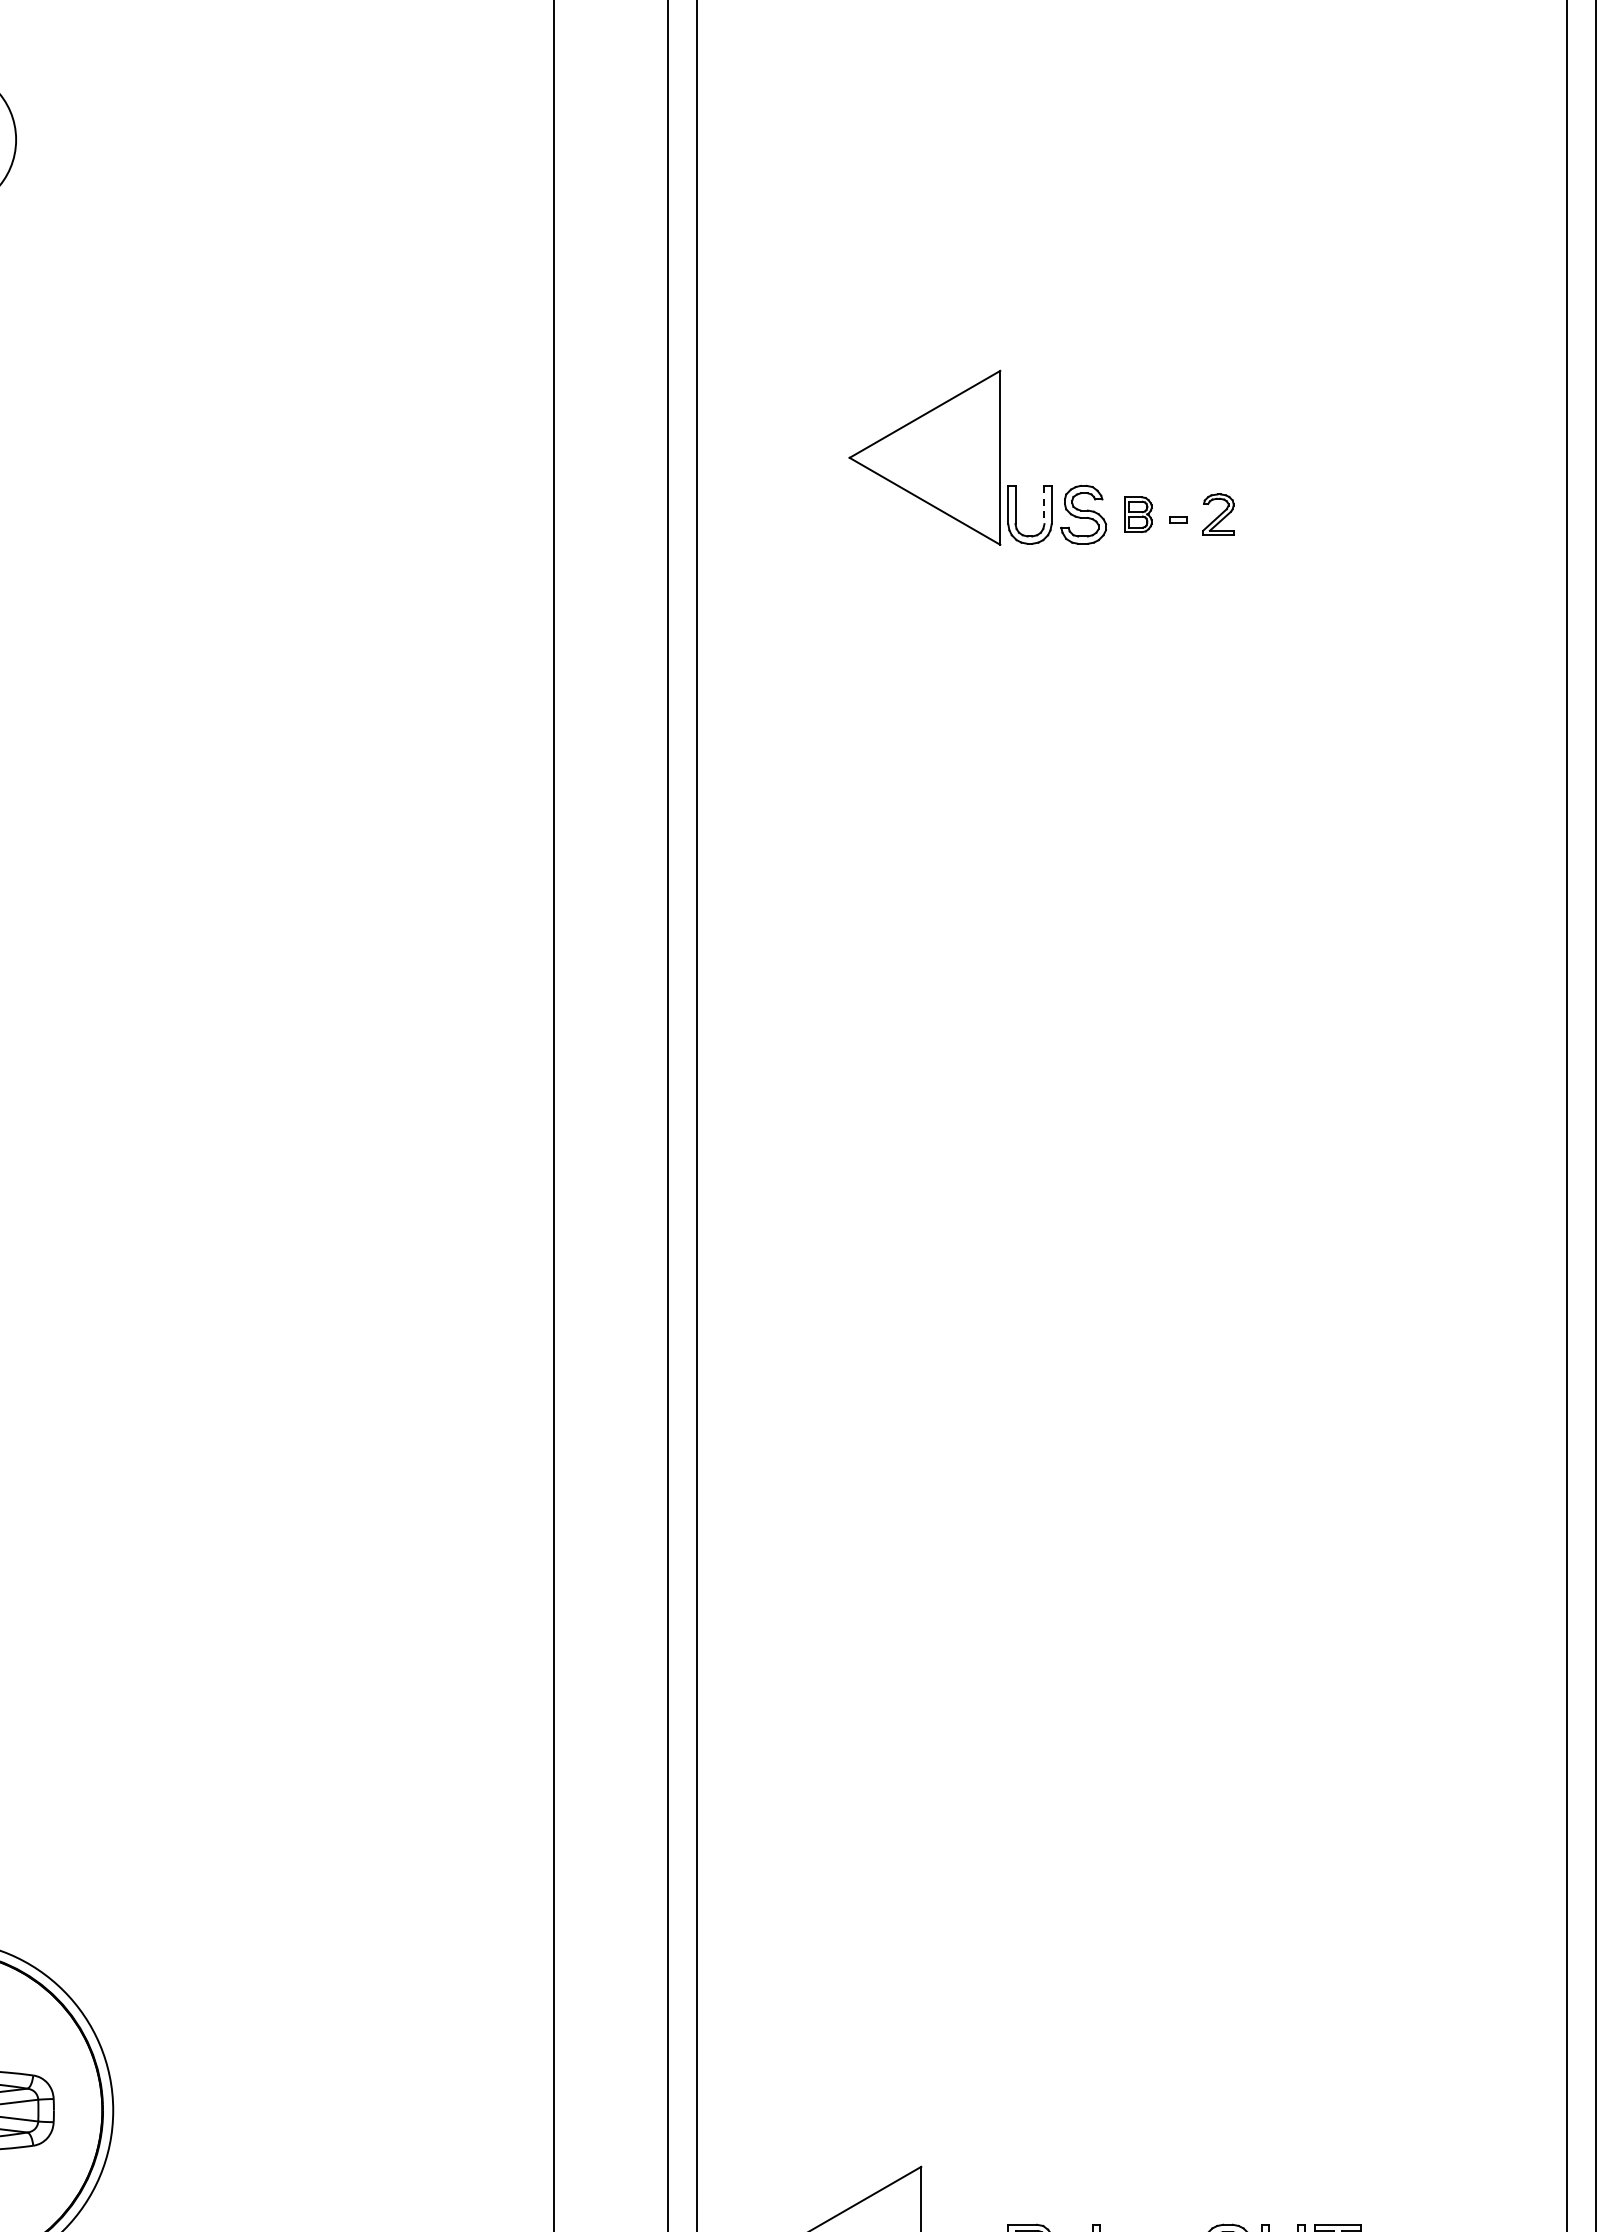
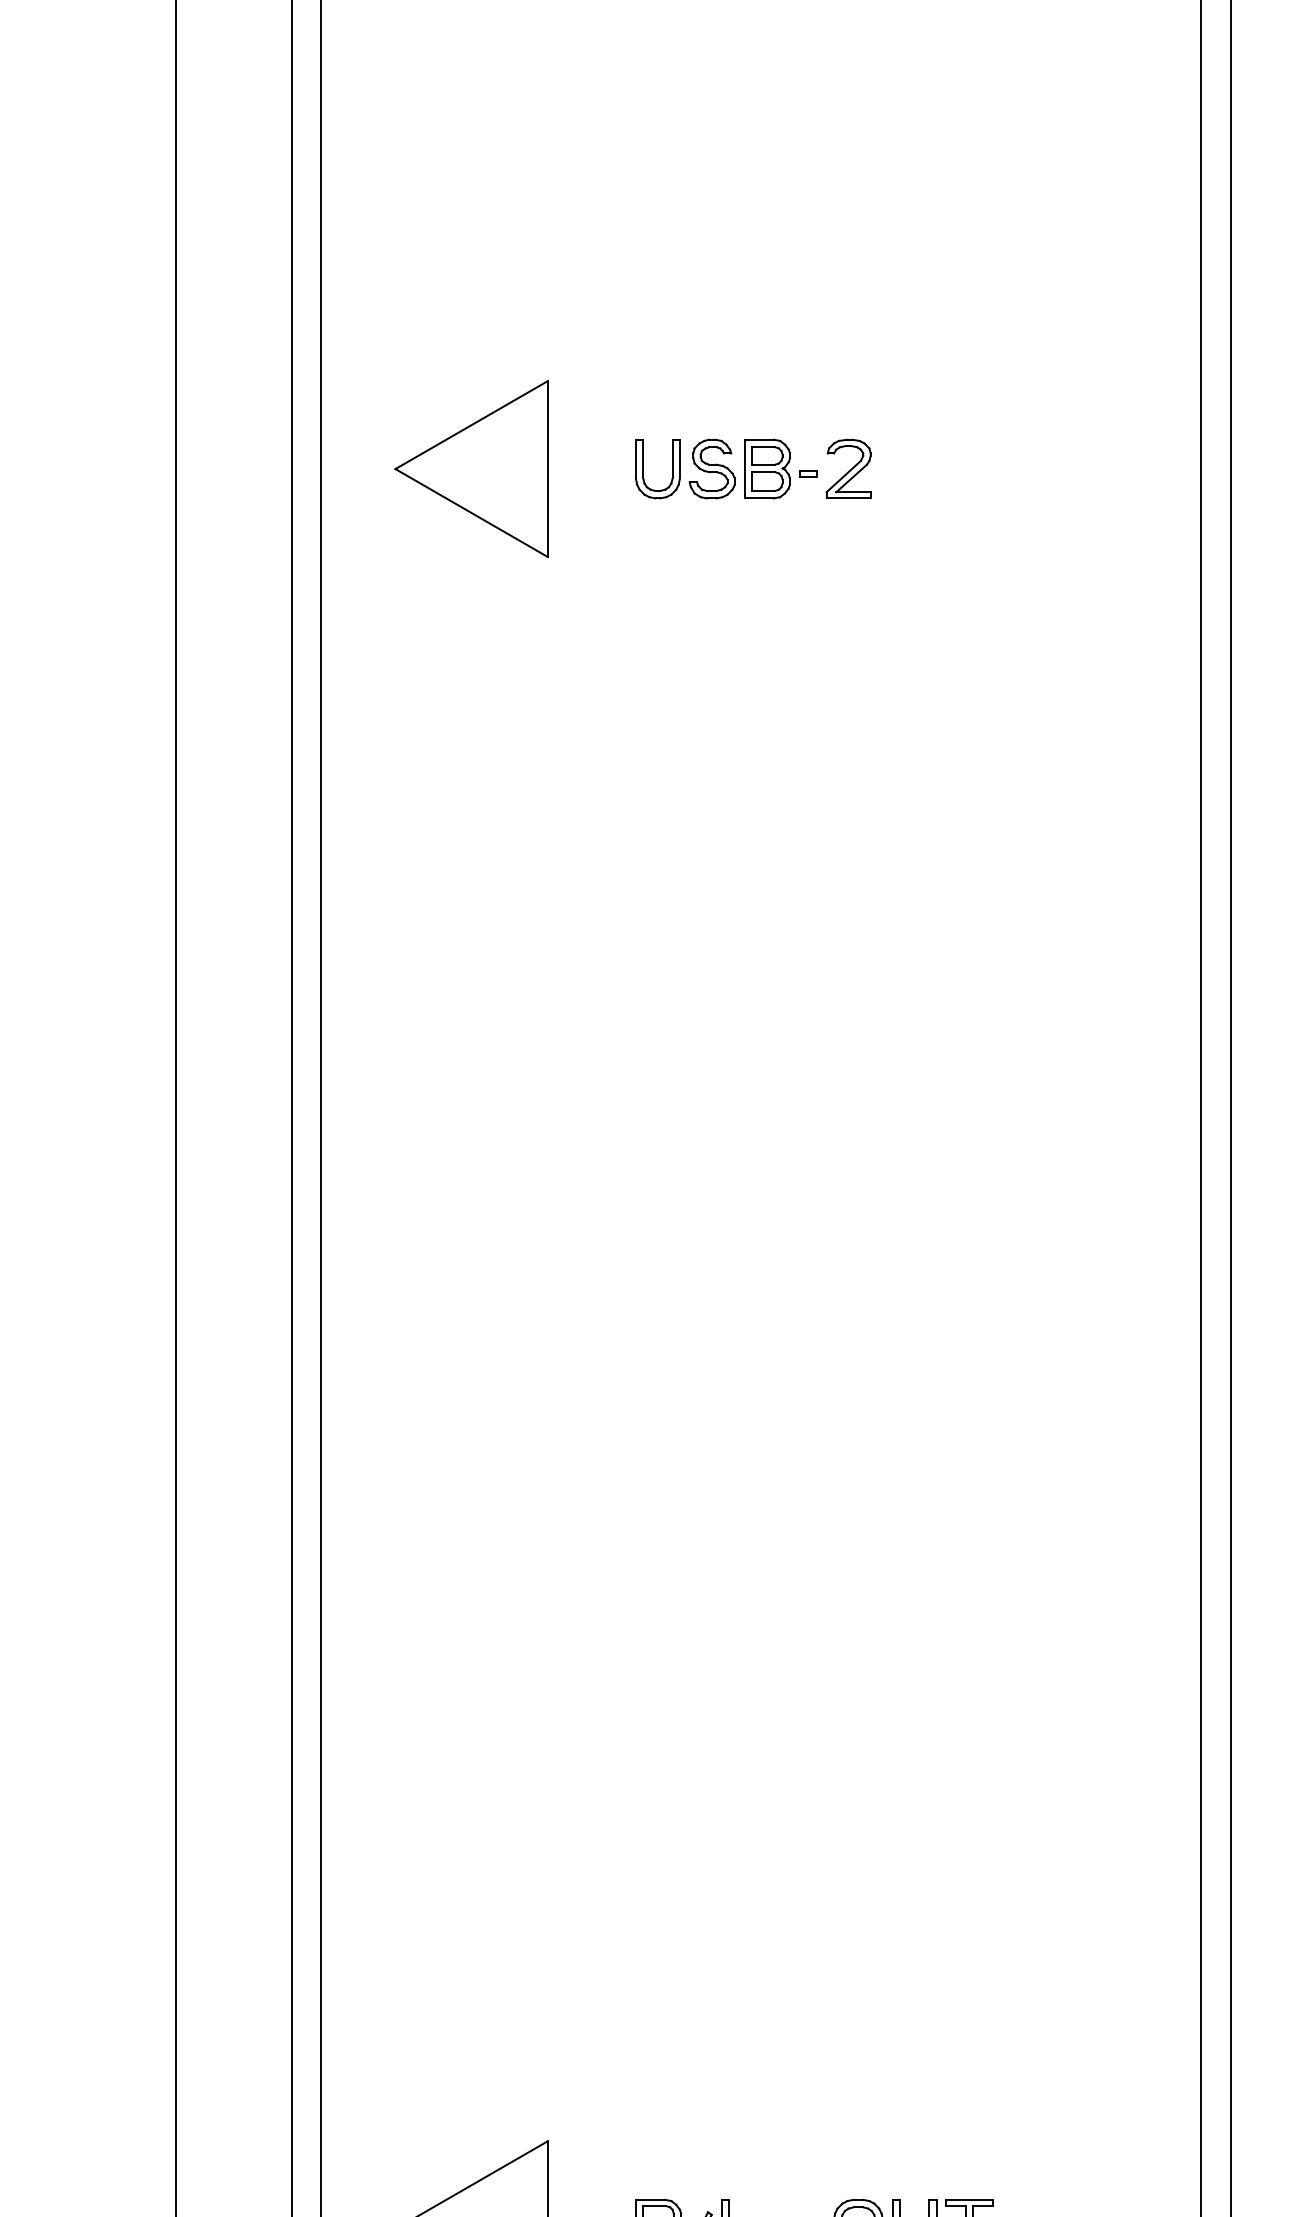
part: (924, 457) -> (471, 468), moved
line: (1044, 505) -> (672, 459), dashed -> solid
part: (1138, 514) -> (767, 468), size x1.67
part: (1218, 514) -> (848, 468), size x1.43

